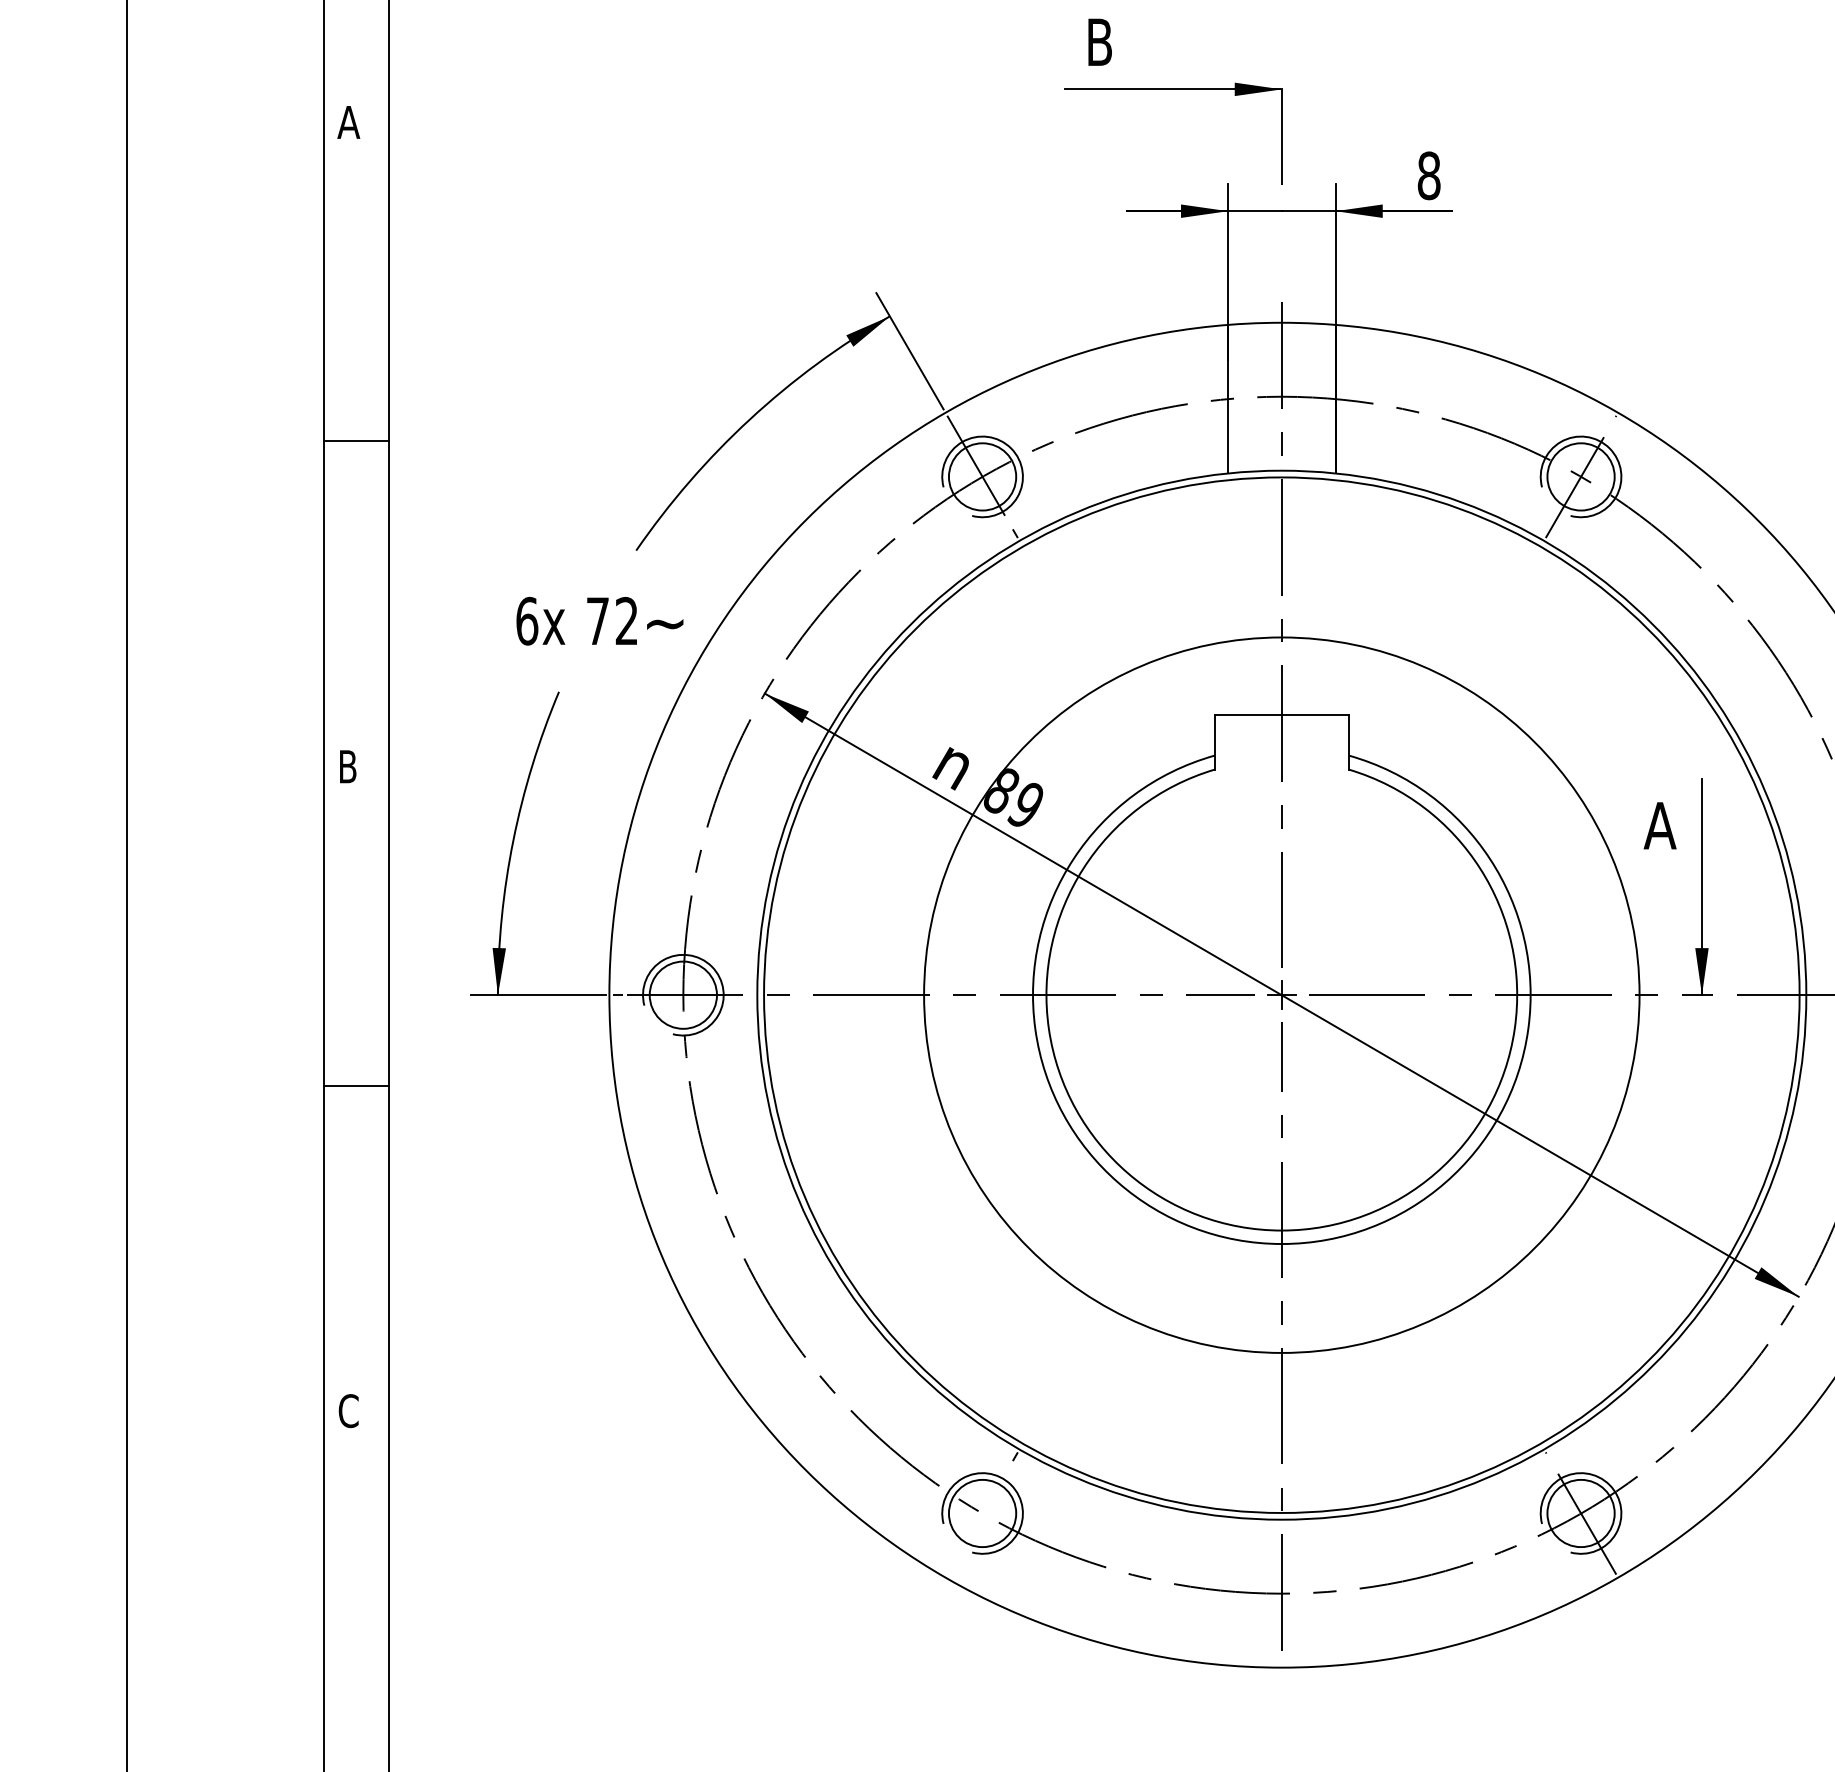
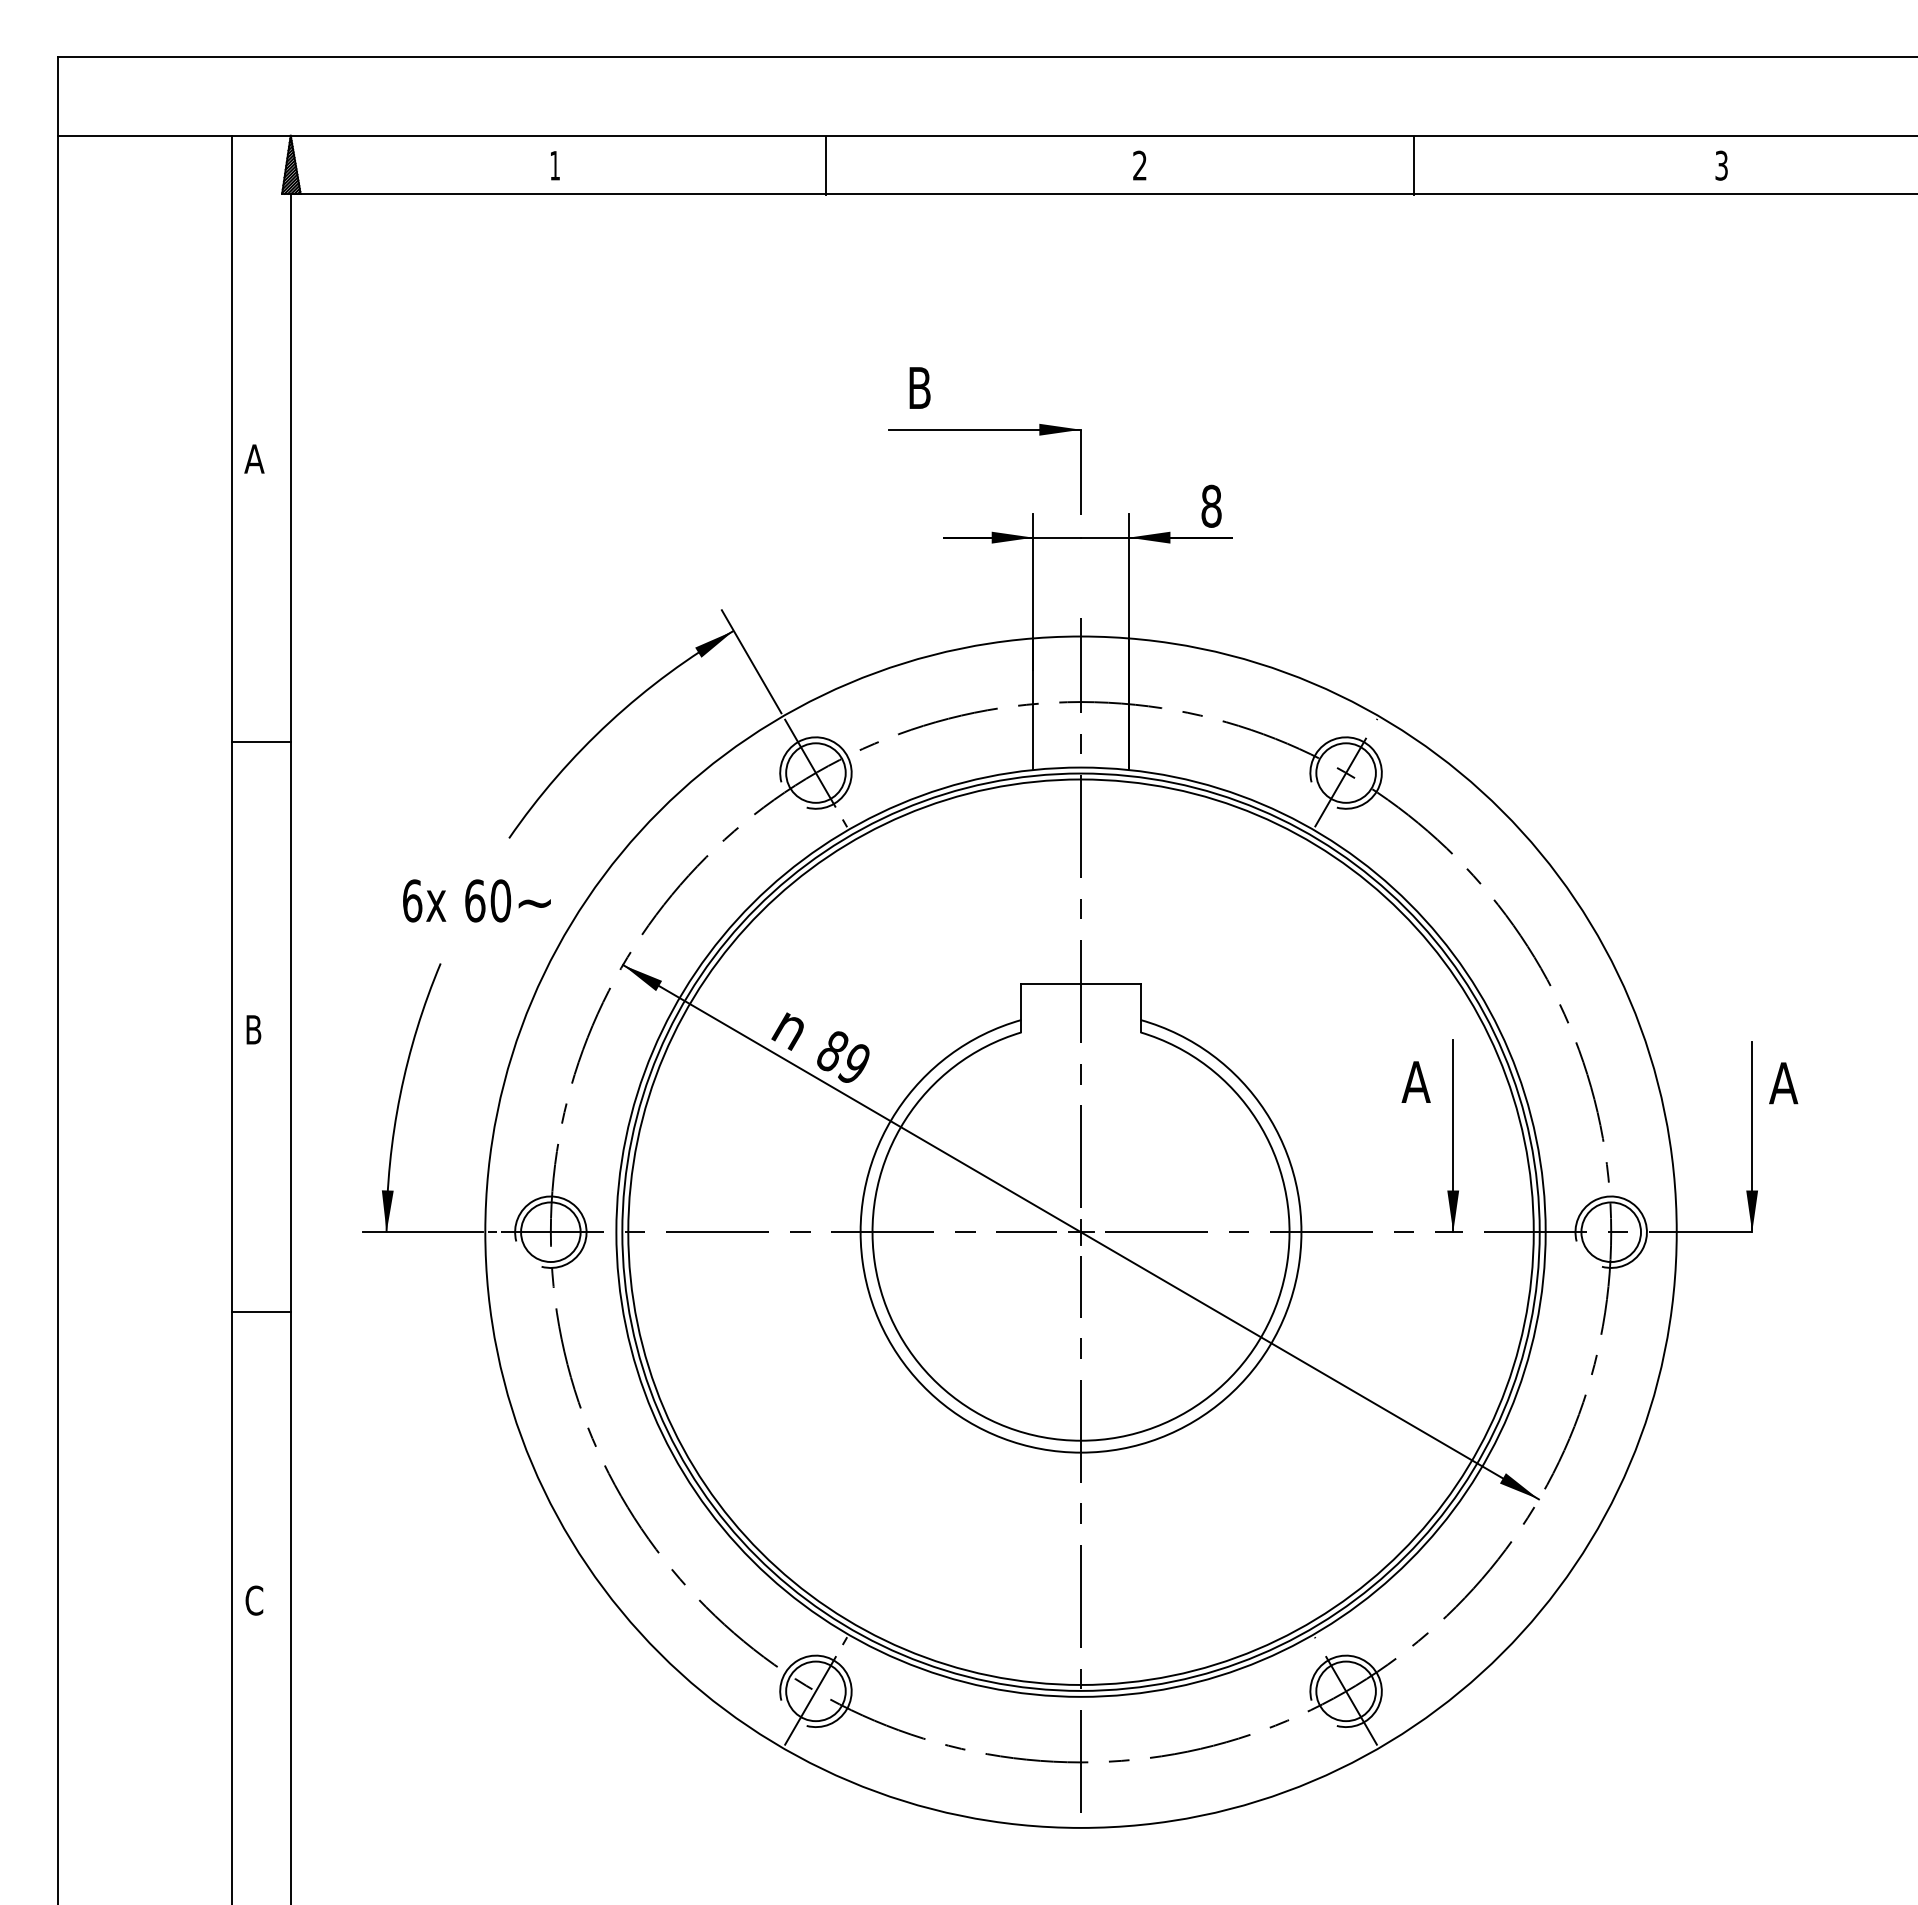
text: (612, 620) -> (488, 900), 72 -> 60
circle: (1281, 994) -> (1080, 1231), size x1.43
line: (977, 1521) -> (811, 1698), added

